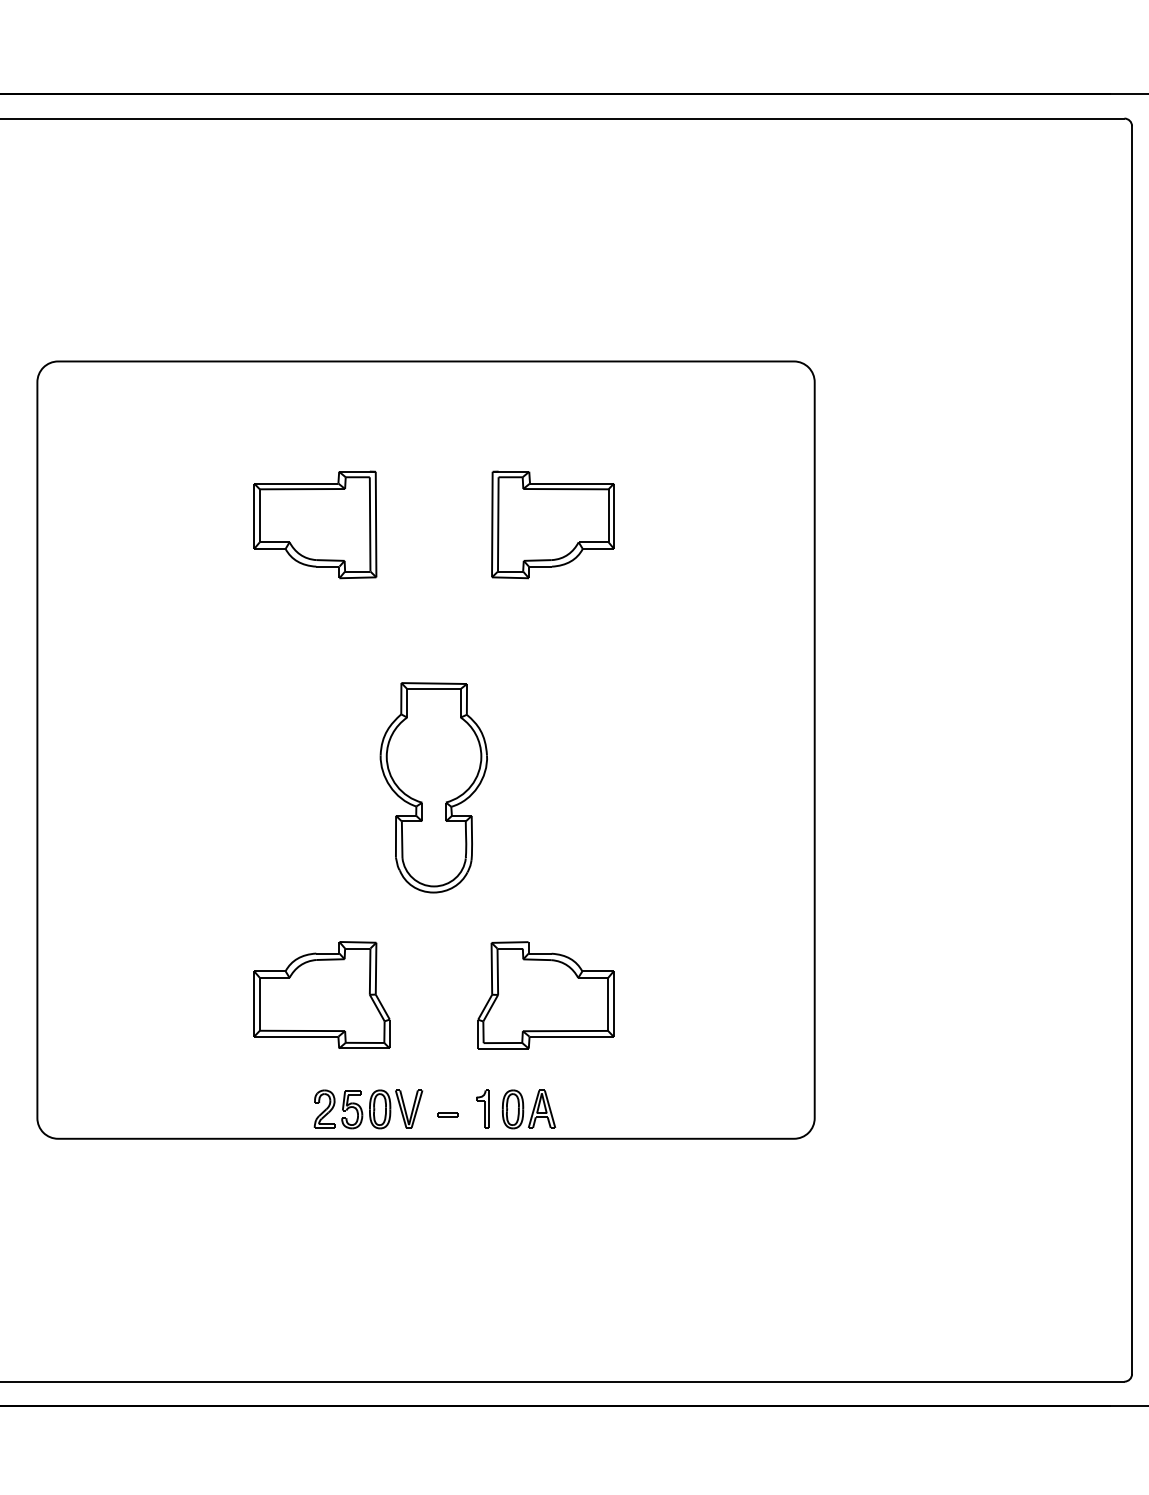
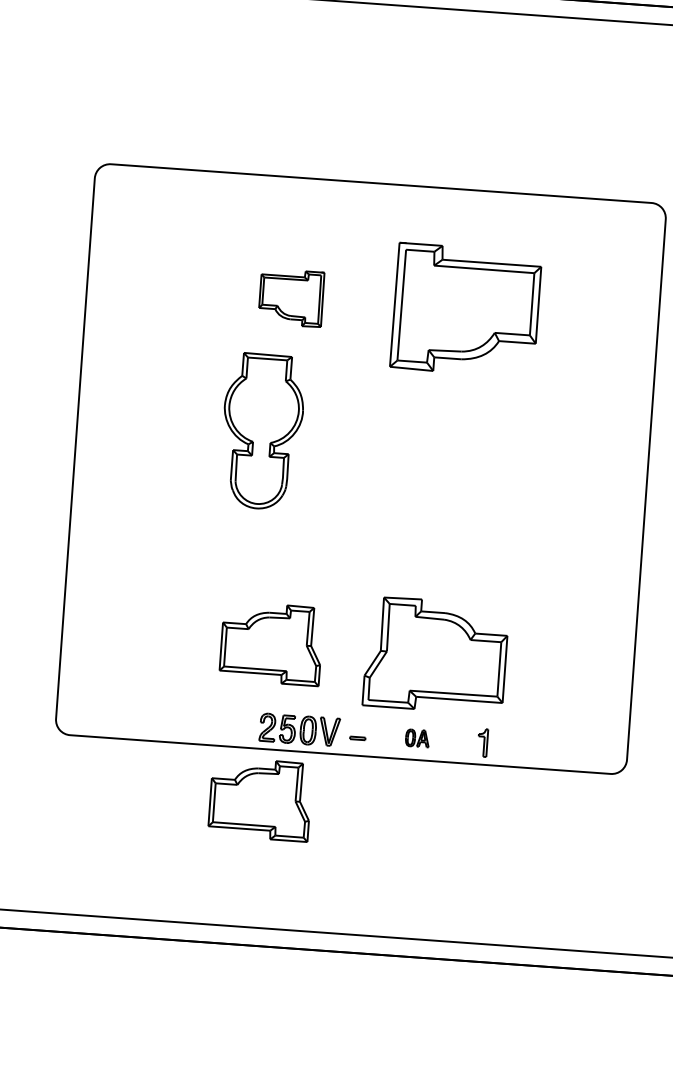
part: (315, 524) -> (291, 297), size x0.7
part: (552, 524) -> (465, 310), size x1.6
part: (433, 787) -> (262, 431), moved
part: (545, 995) -> (435, 655), size x1.4
part: (482, 1108) -> (482, 742), moved
part: (528, 1109) -> (417, 738), size x0.6
part: (321, 1206) -> (260, 798), added

